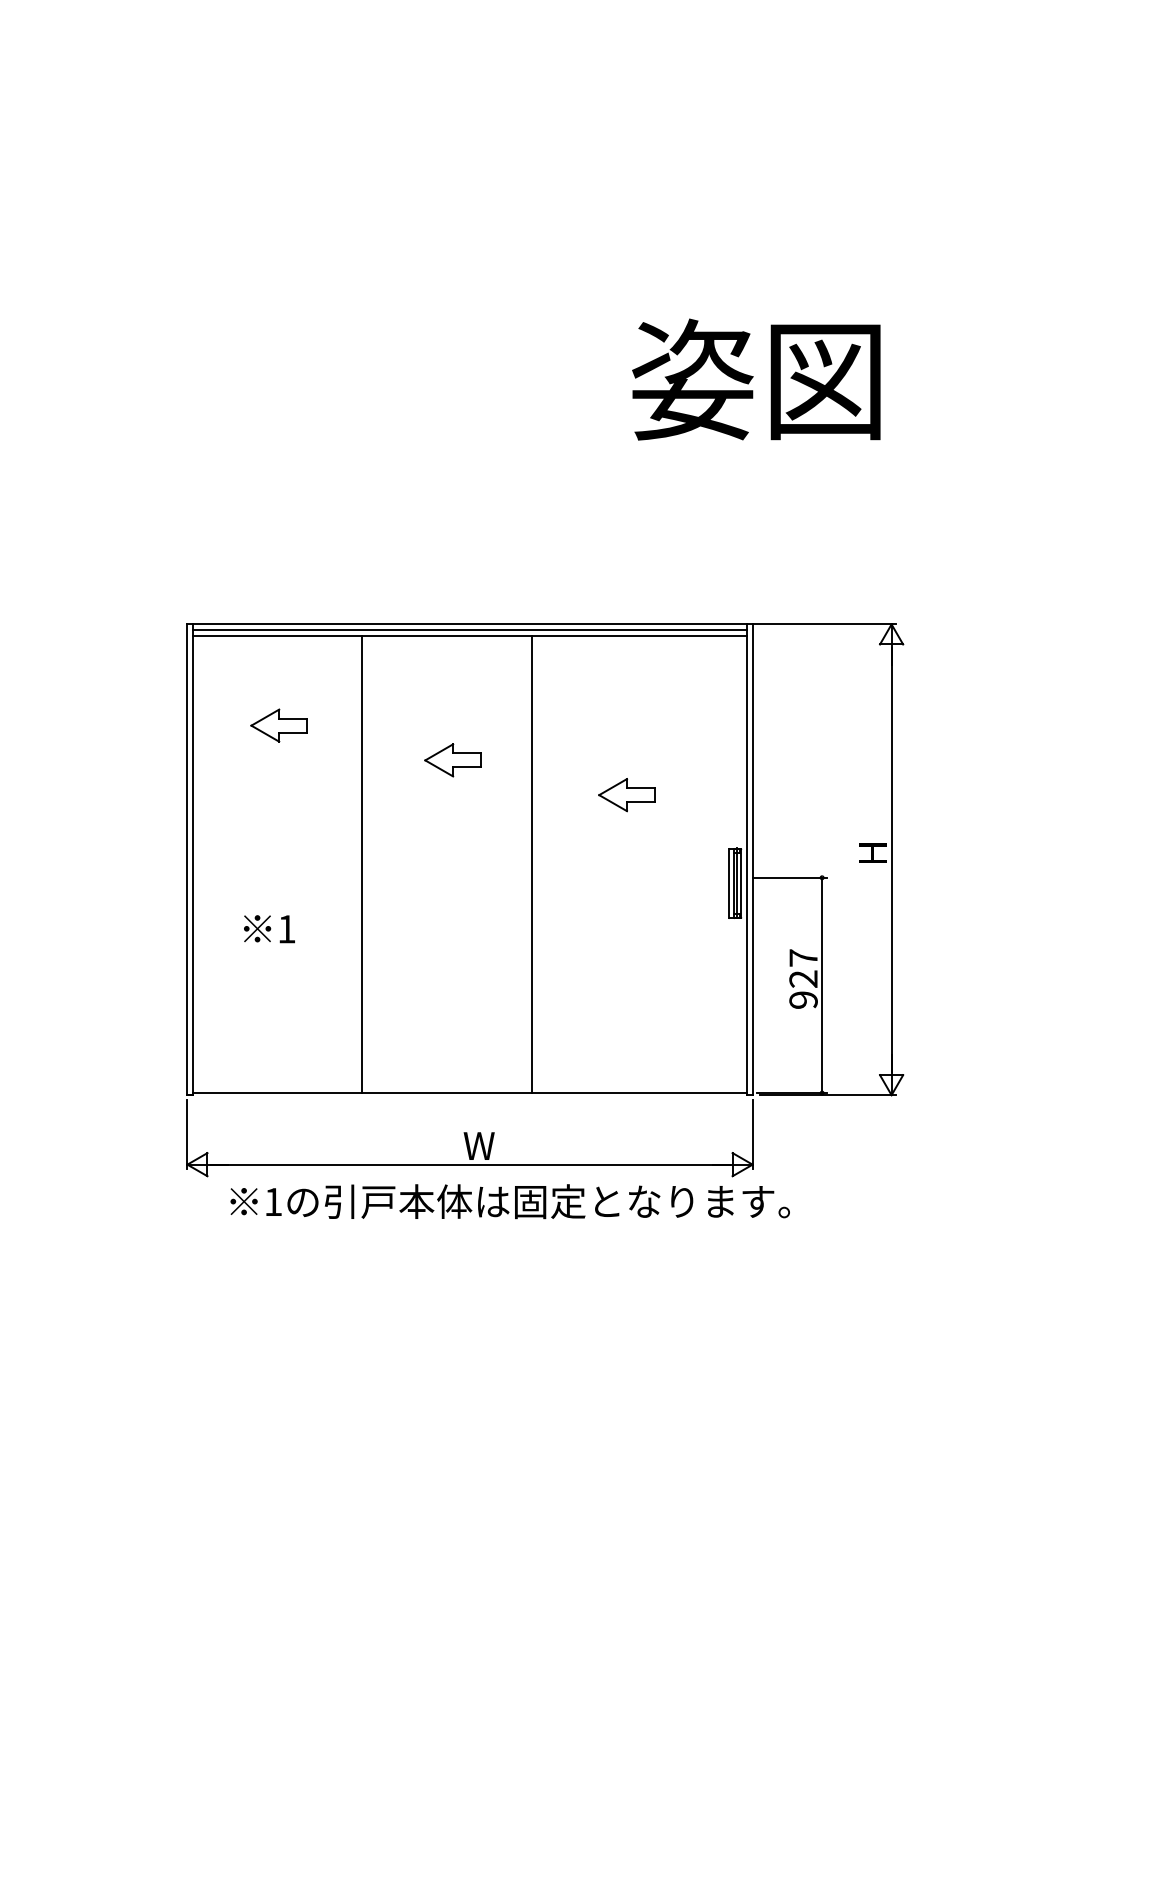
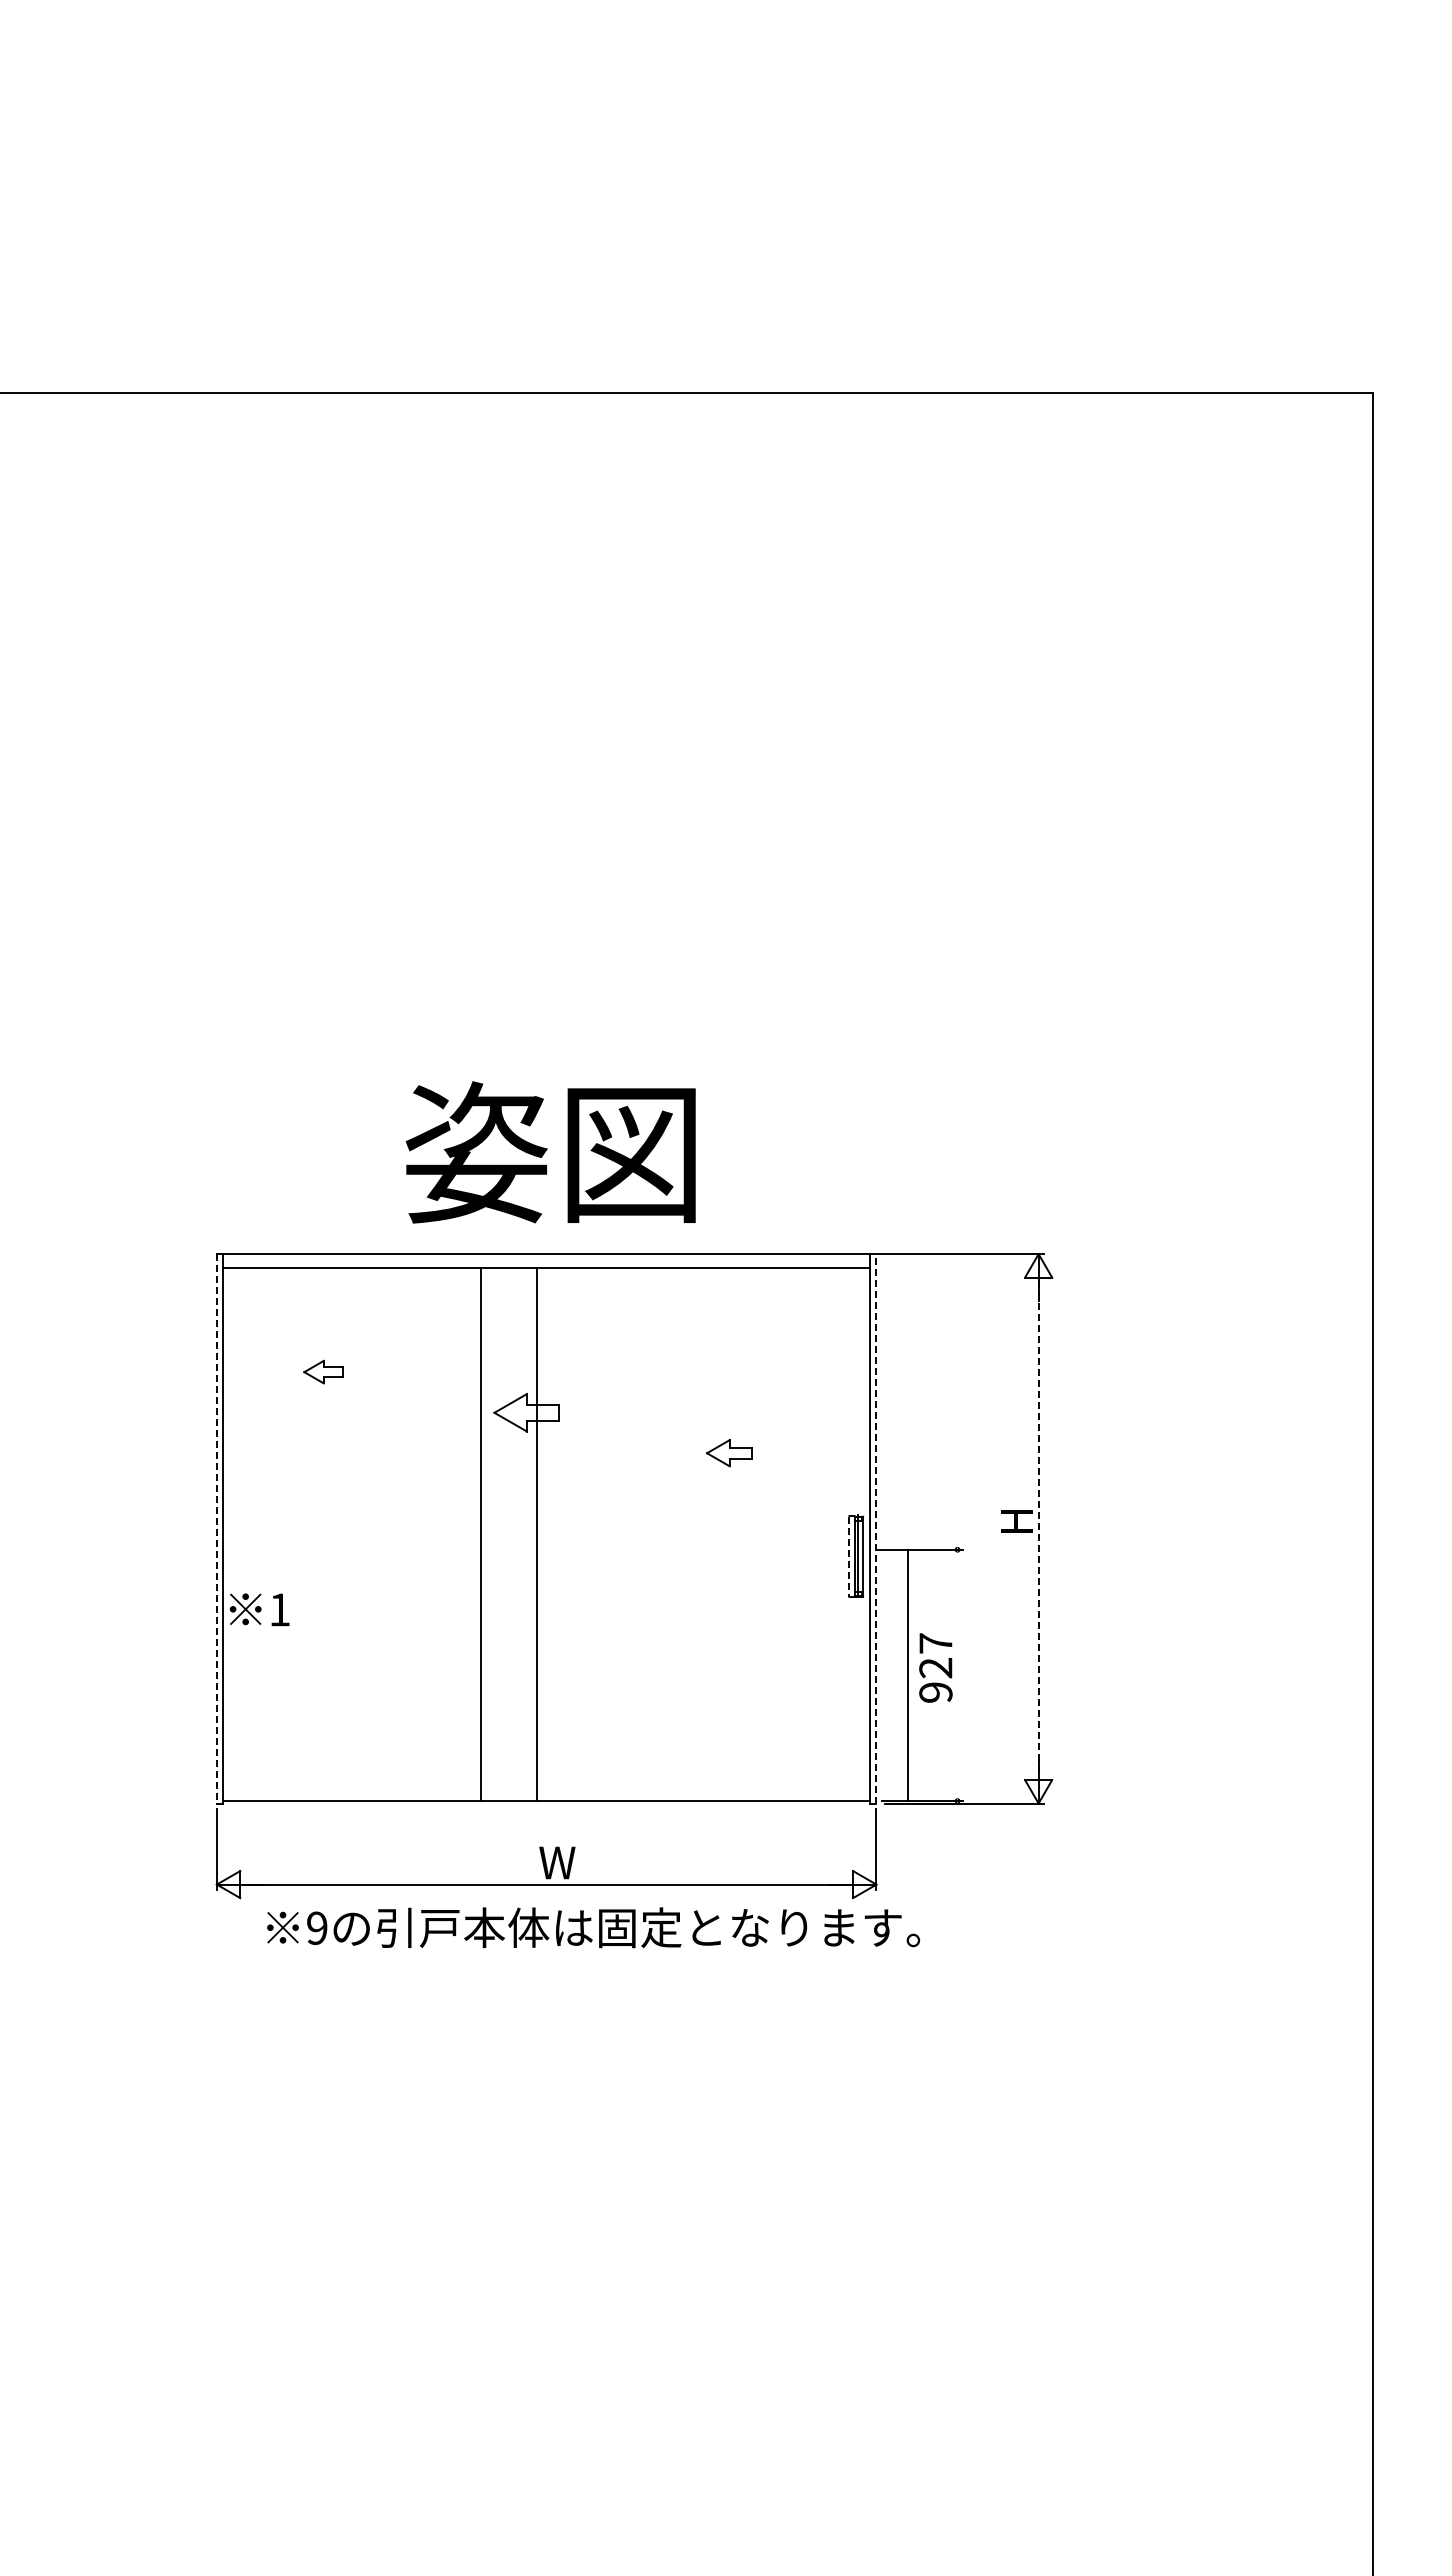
text: (756, 379) -> (550, 1152), moved
line: (469, 629) -> (546, 1260), removed
part: (278, 725) -> (323, 1371), size x0.6
part: (626, 794) -> (729, 1452), size x0.7
line: (187, 859) -> (216, 1528), solid -> dashed
line: (752, 859) -> (876, 1528), solid -> dashed
line: (891, 859) -> (1038, 1528), solid -> dashed
line: (361, 864) -> (480, 1534), moved
line: (532, 864) -> (537, 1534), moved
line: (729, 883) -> (849, 1556), solid -> dashed
text: (269, 928) -> (259, 1609), moved
line: (822, 985) -> (907, 1675), moved
text: (273, 1201) -> (317, 1927), 1 -> 9

